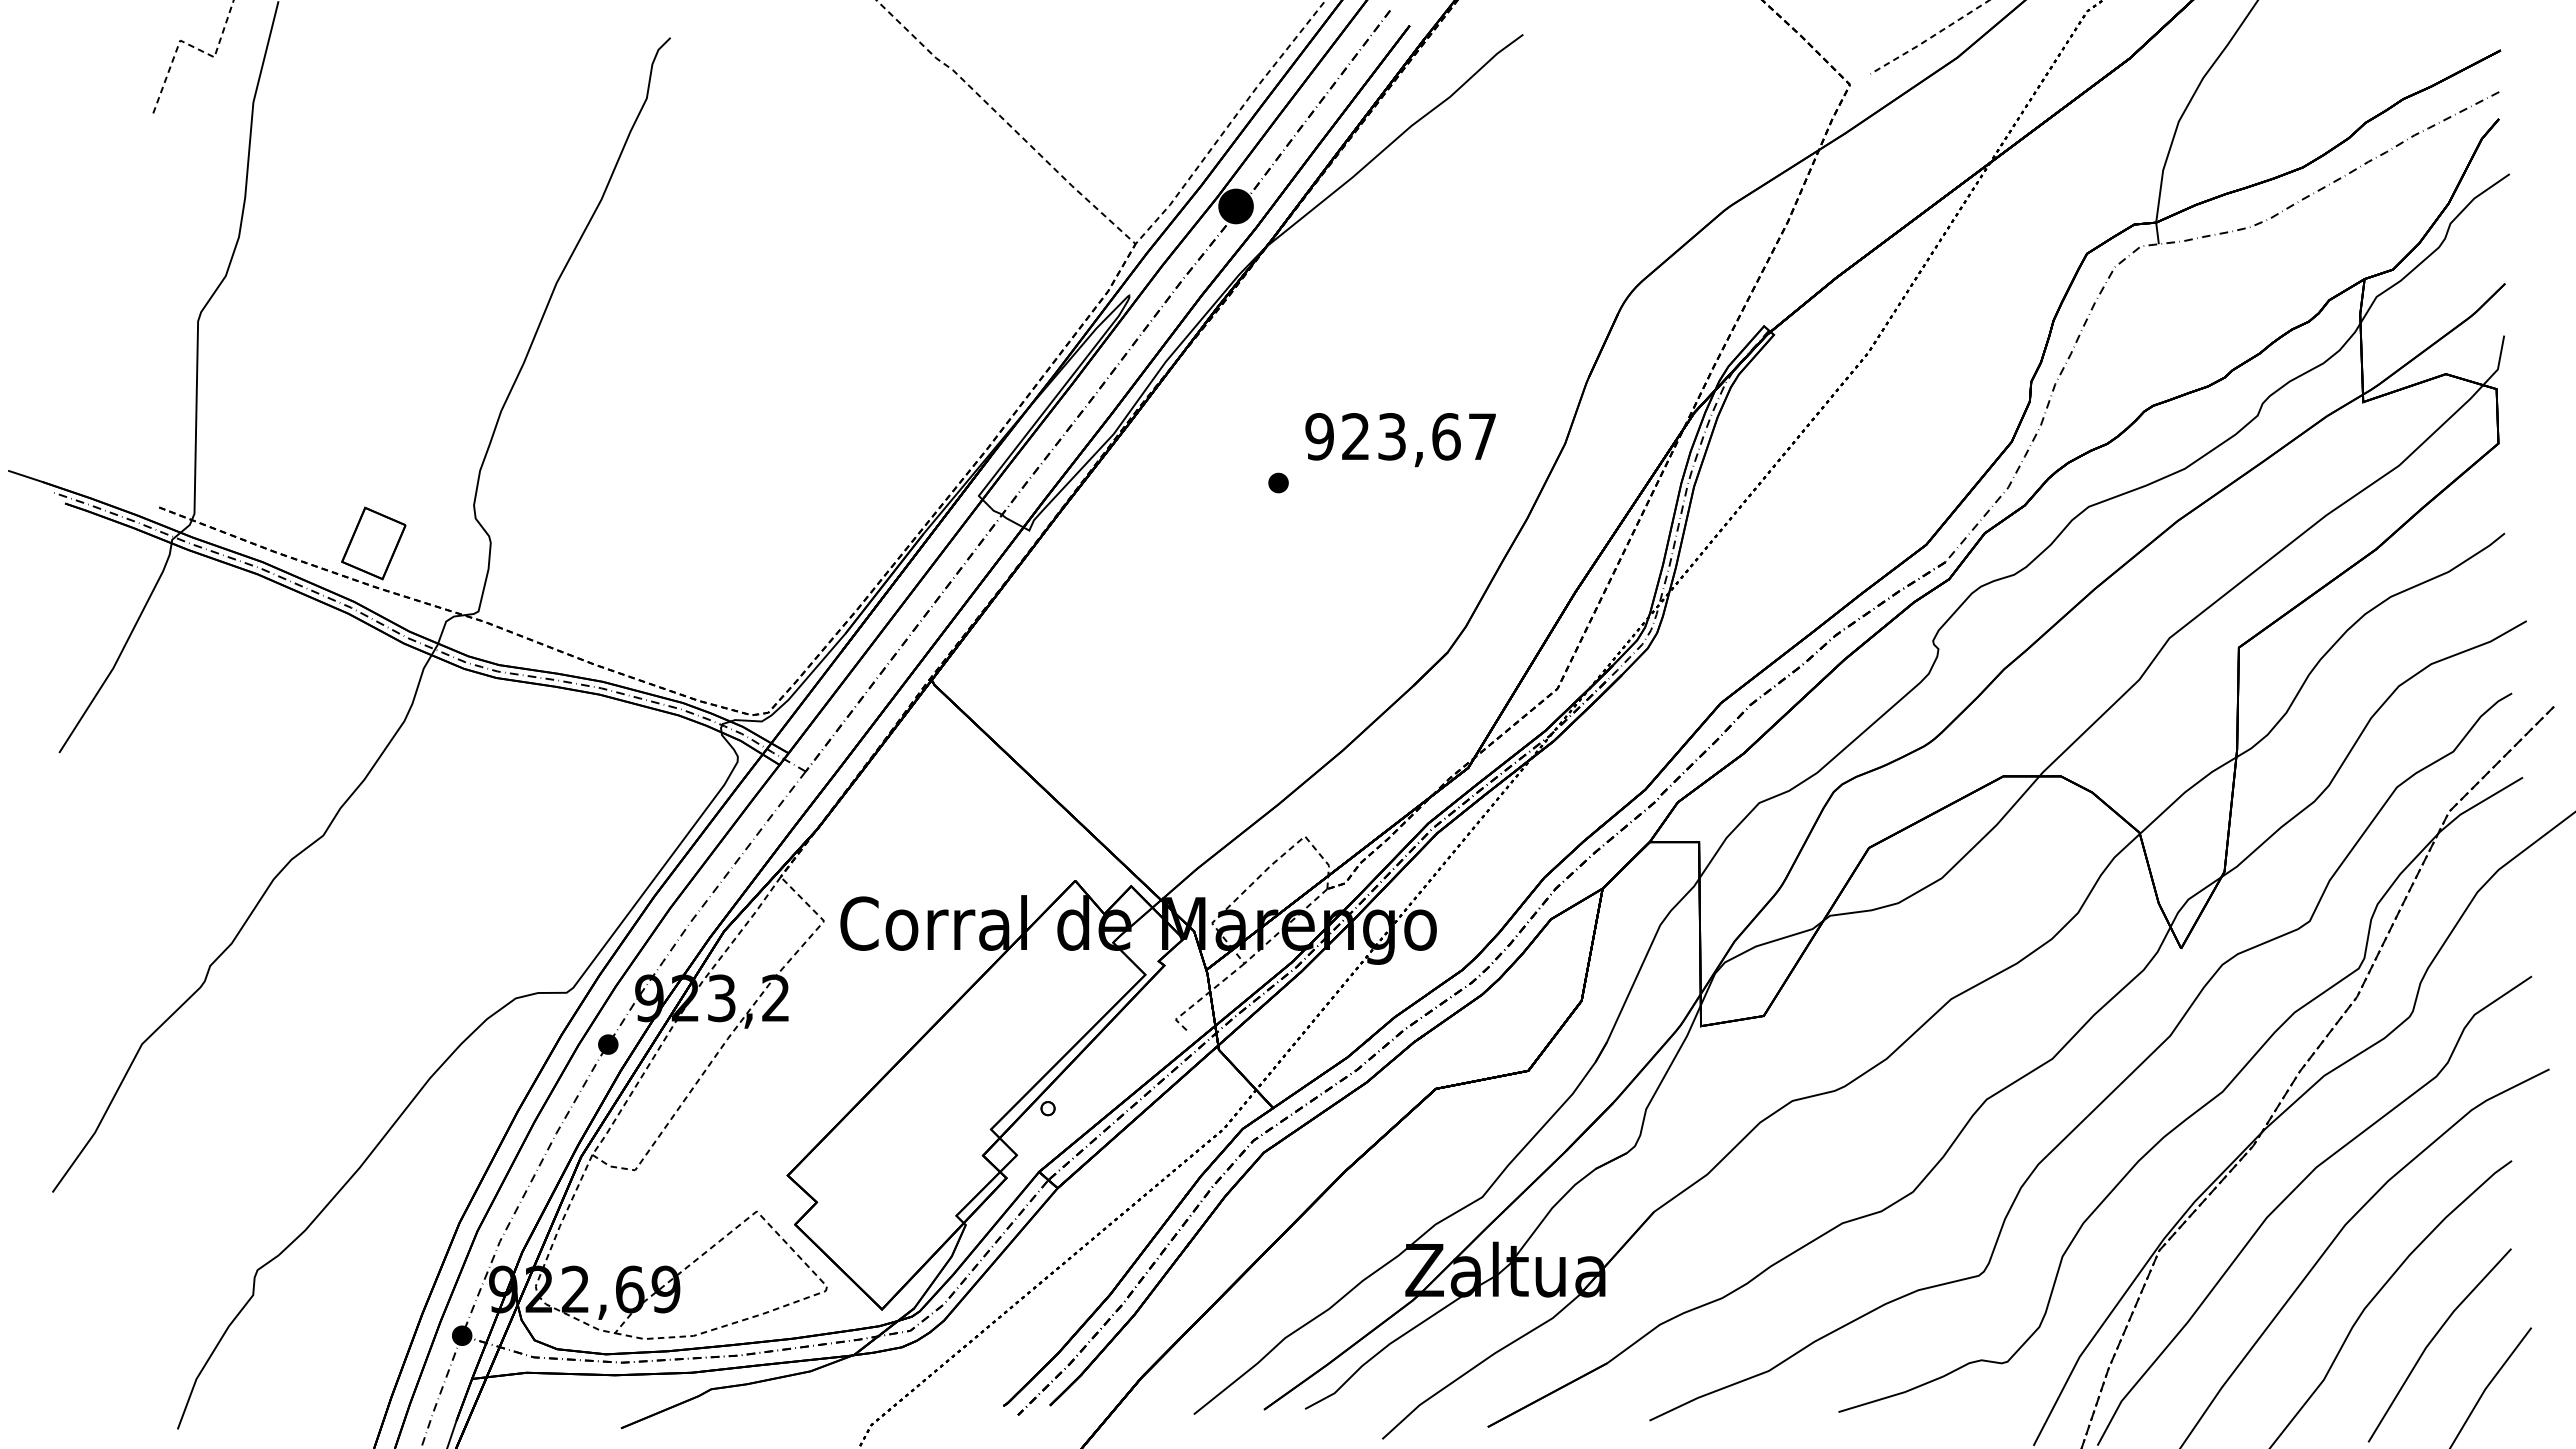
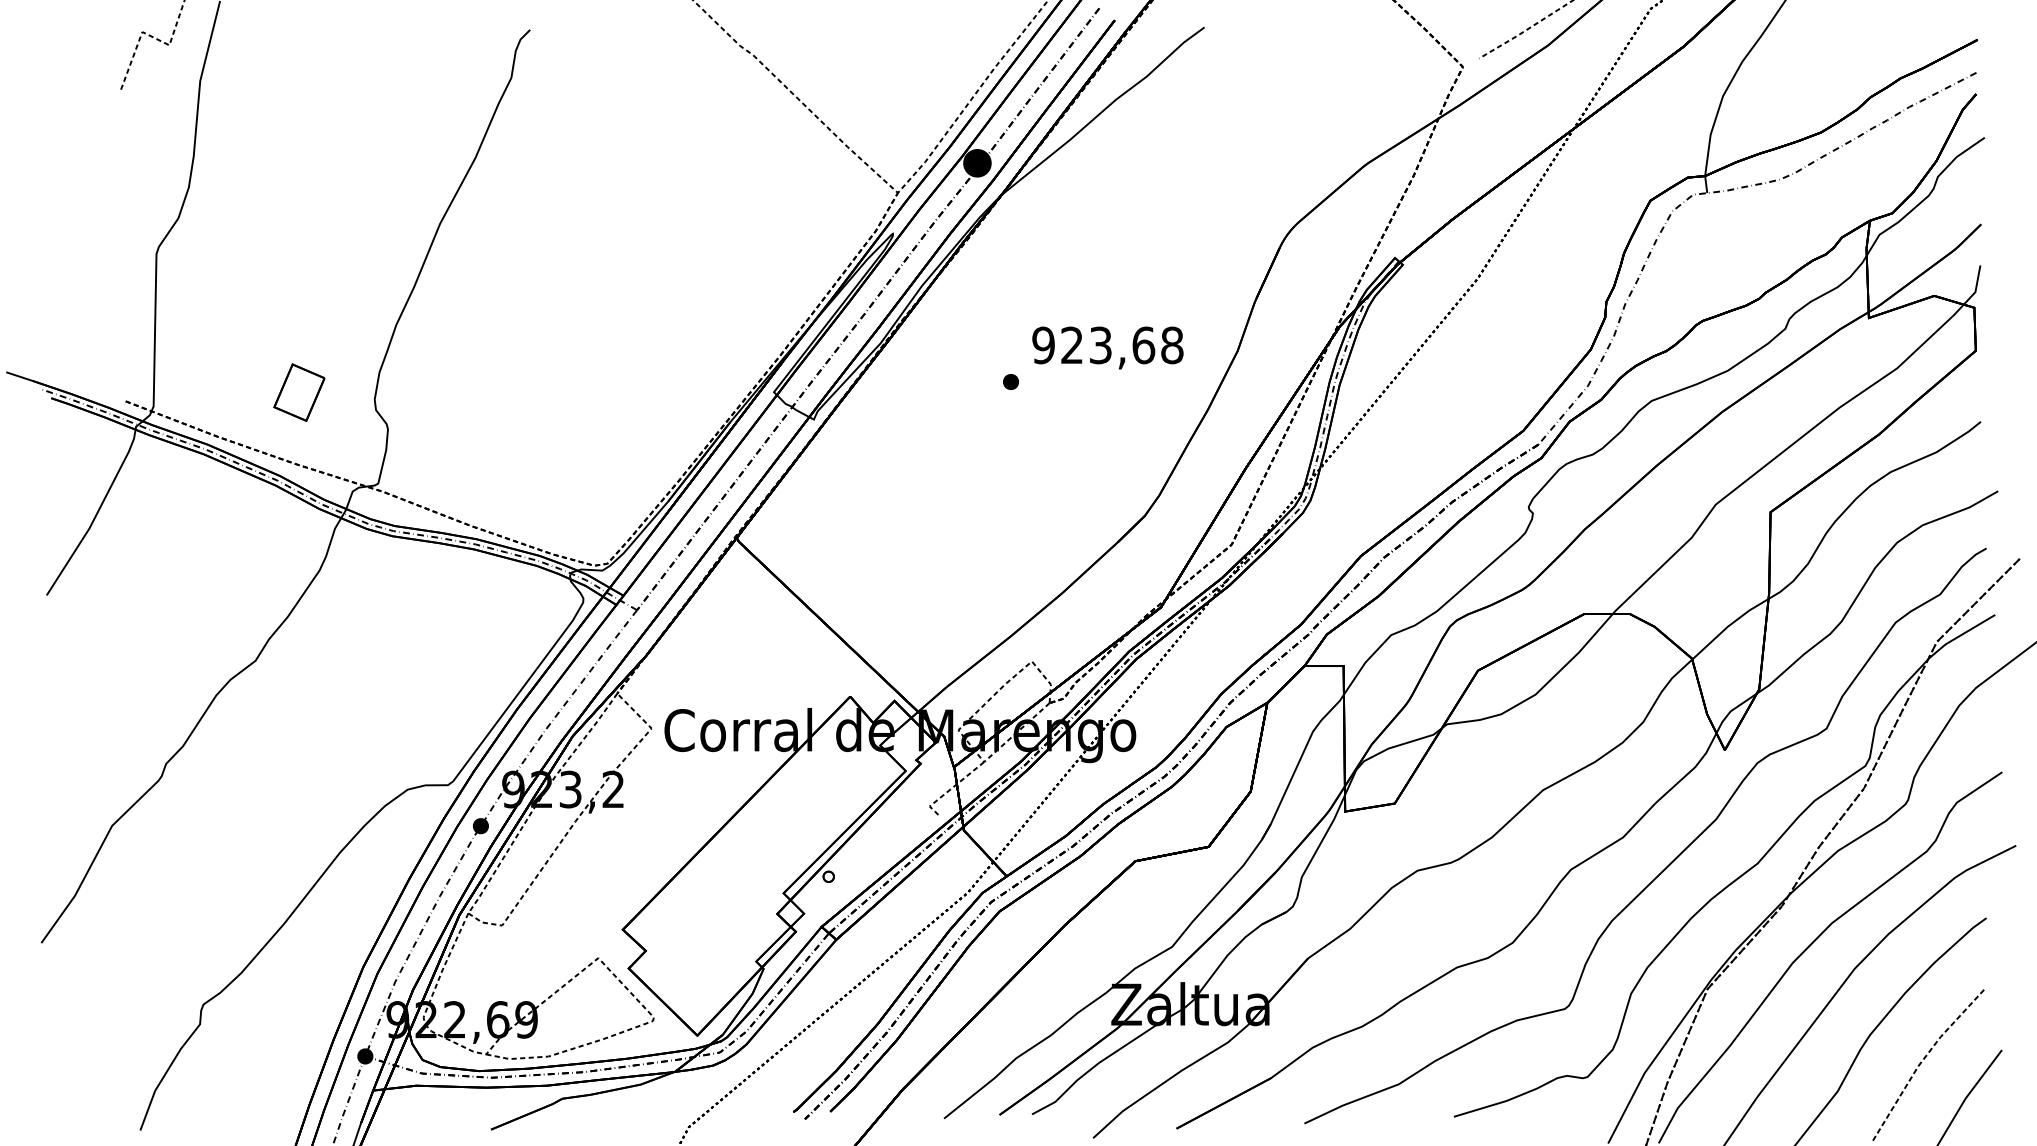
text: (1482, 436) -> (1172, 345), 923,67 -> 923,68
part: (373, 543) -> (299, 392), moved
line: (2432, 1339) -> (1923, 1059), solid -> dashed

